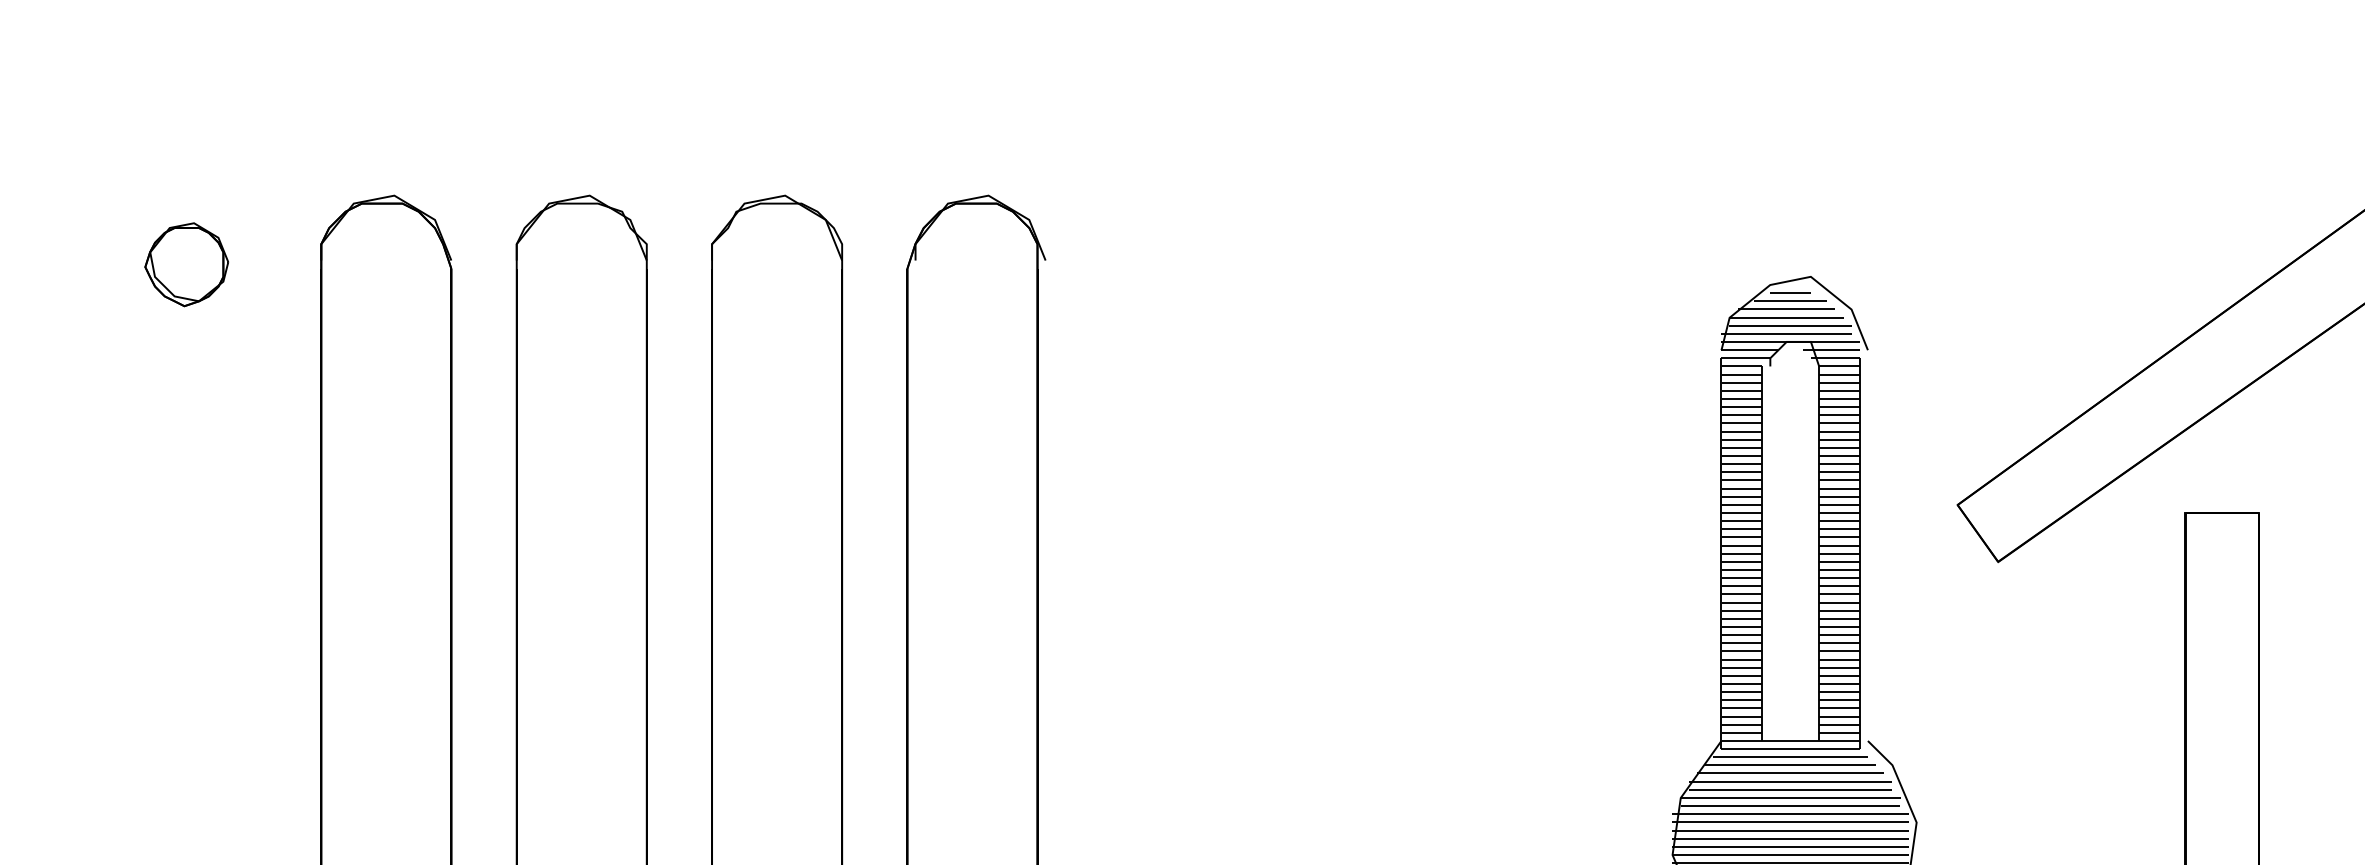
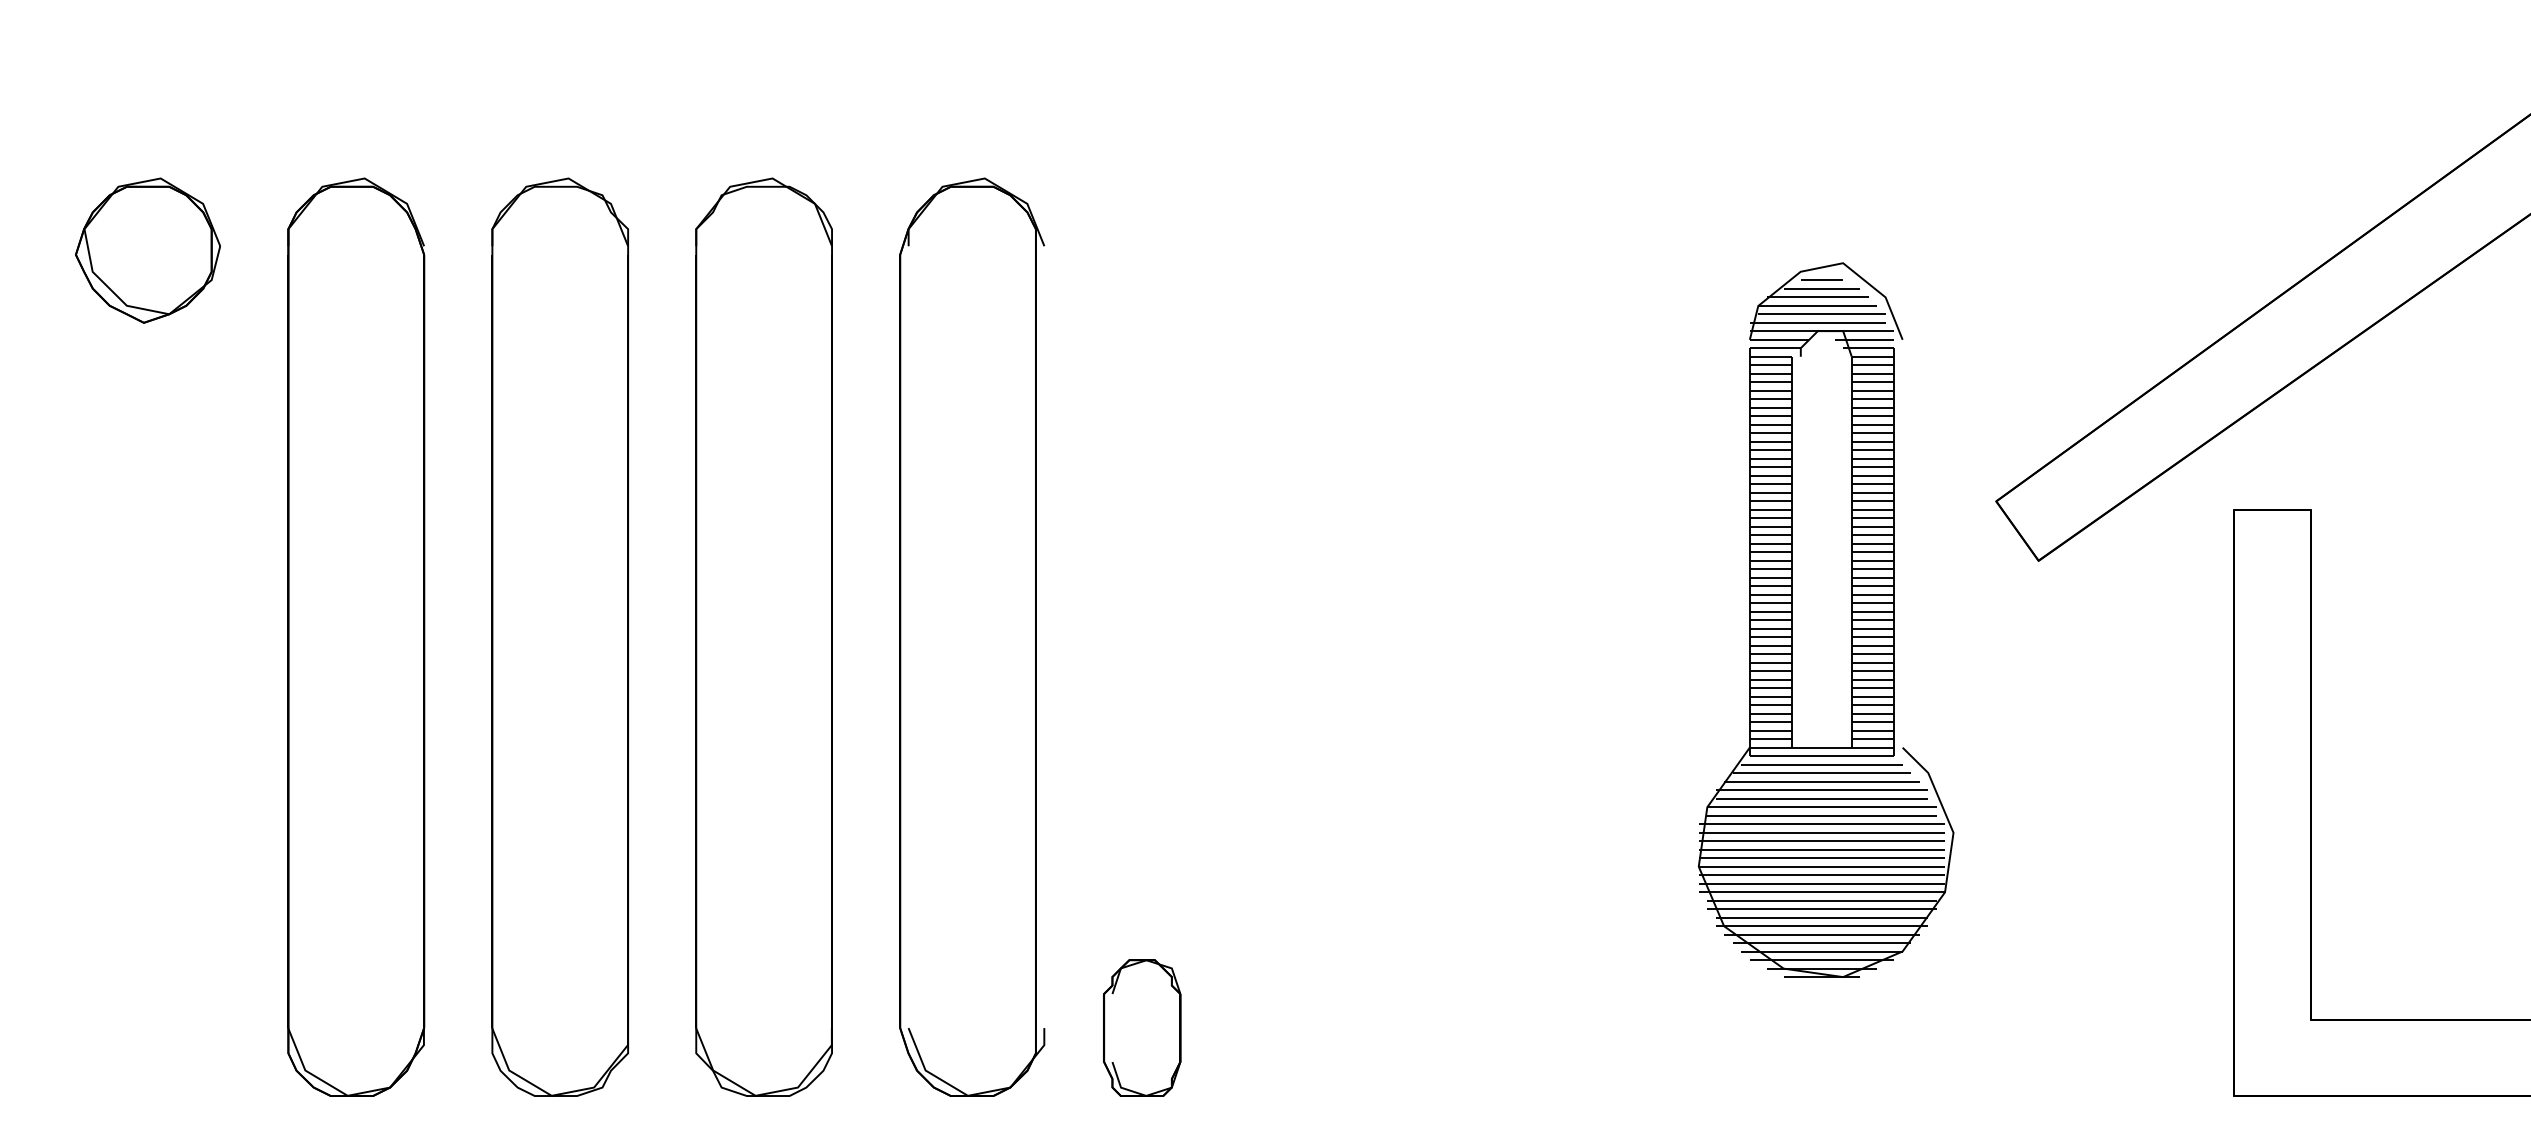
part: (186, 264) -> (147, 250), size x1.67

